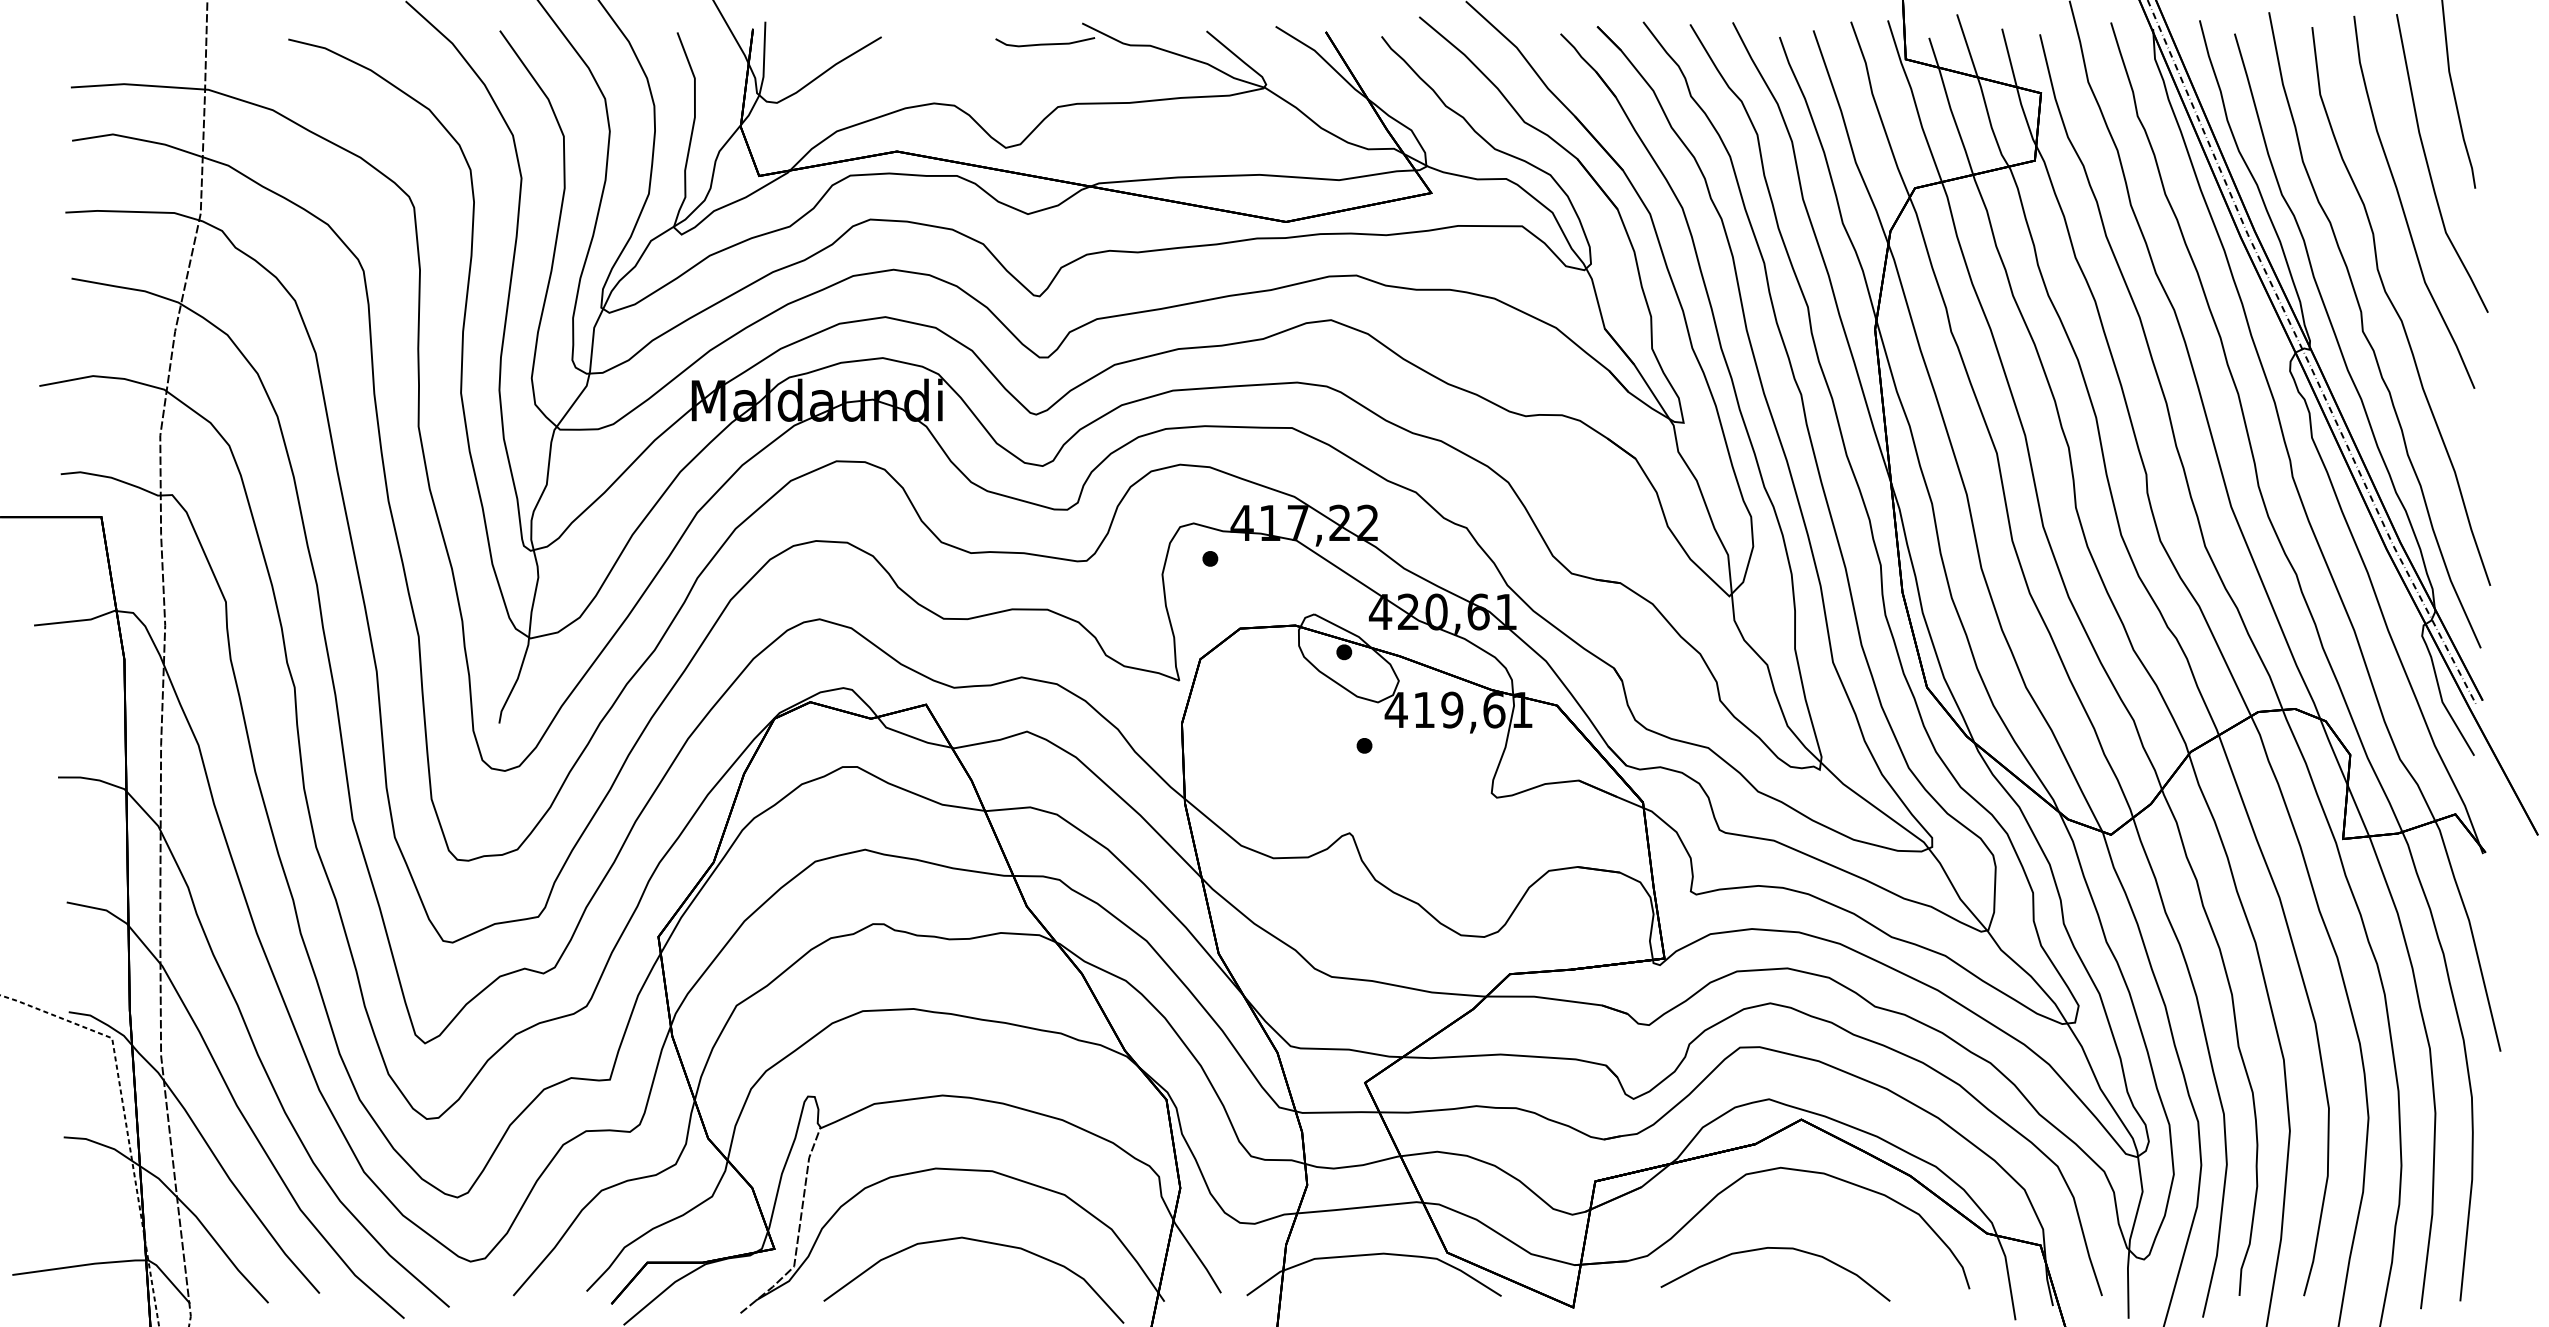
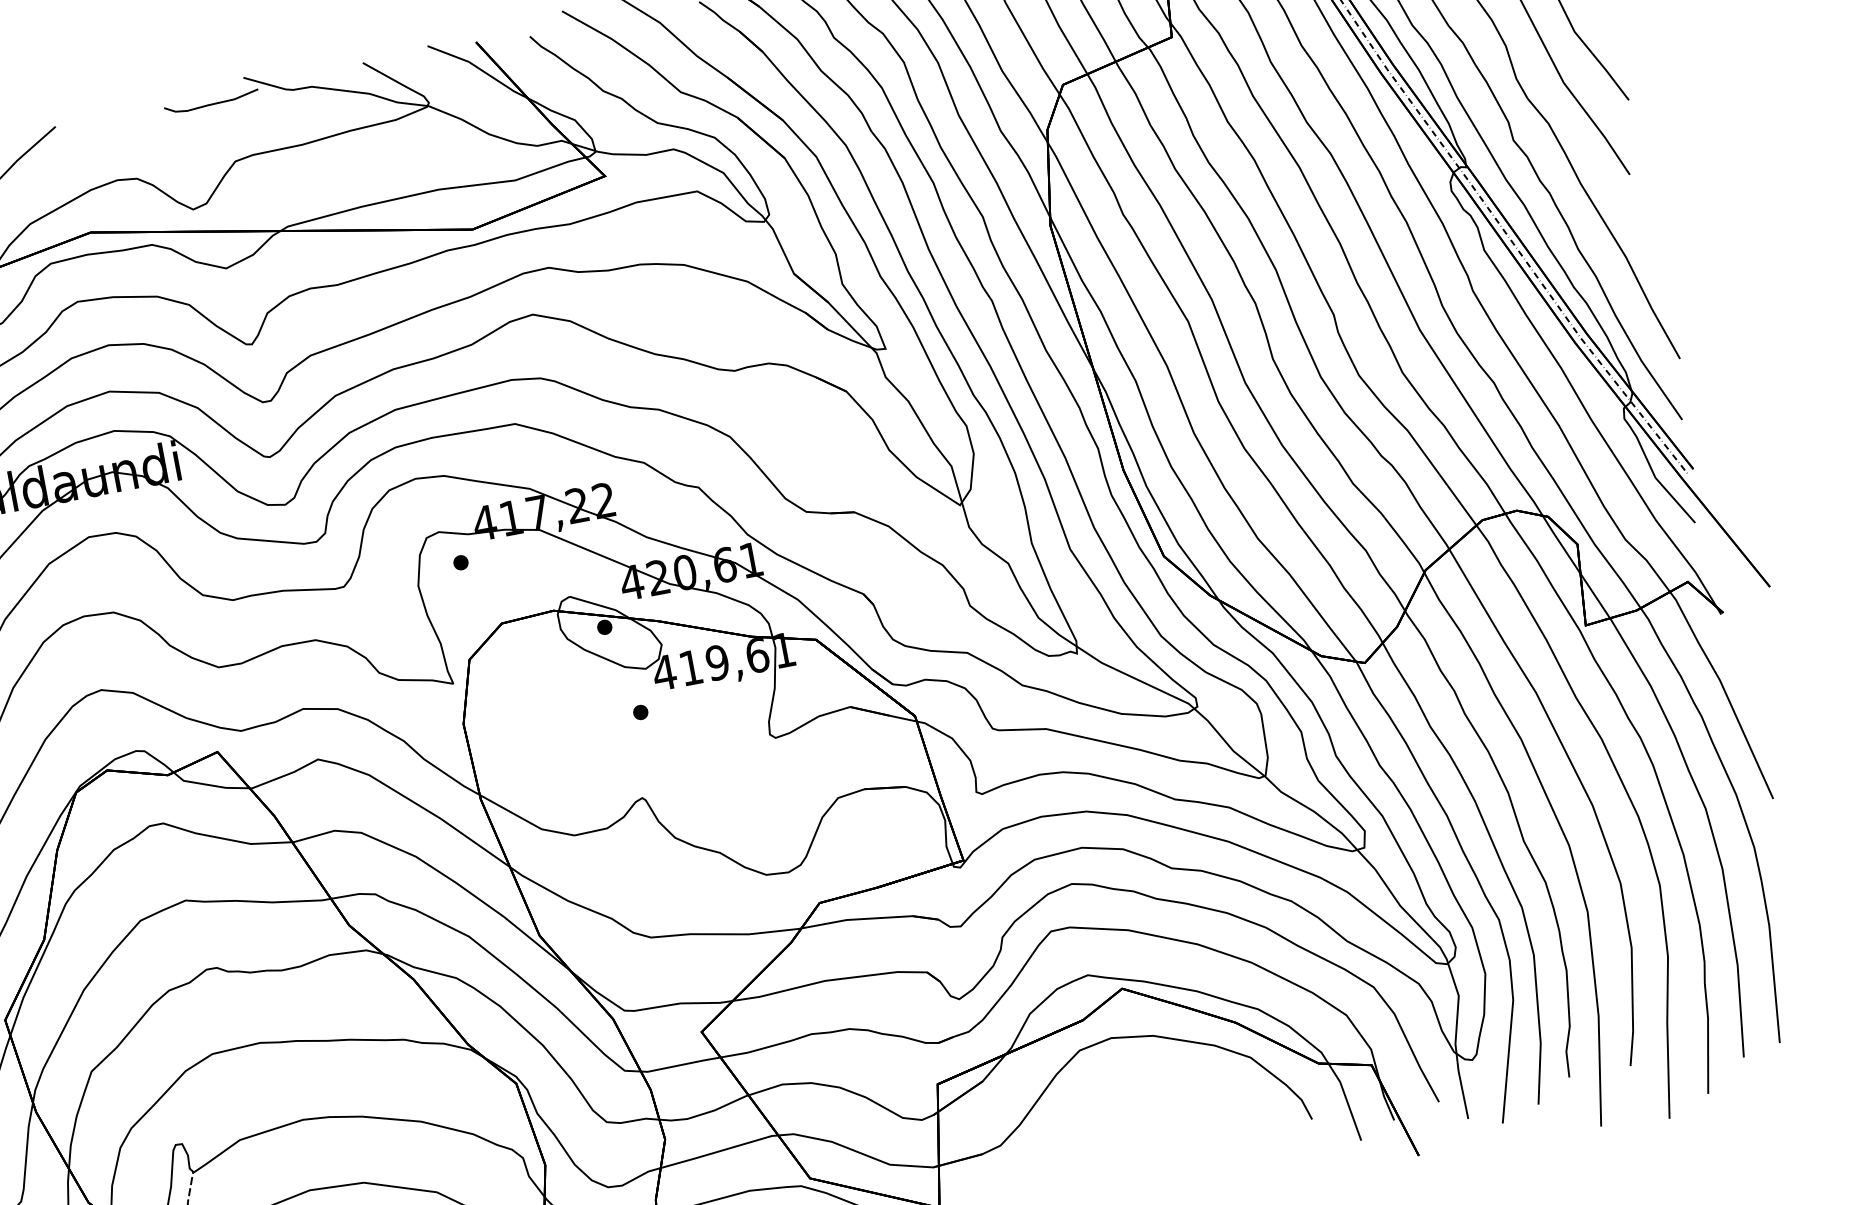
curve: (1780, 1249) -> (1125, 1115), removed

